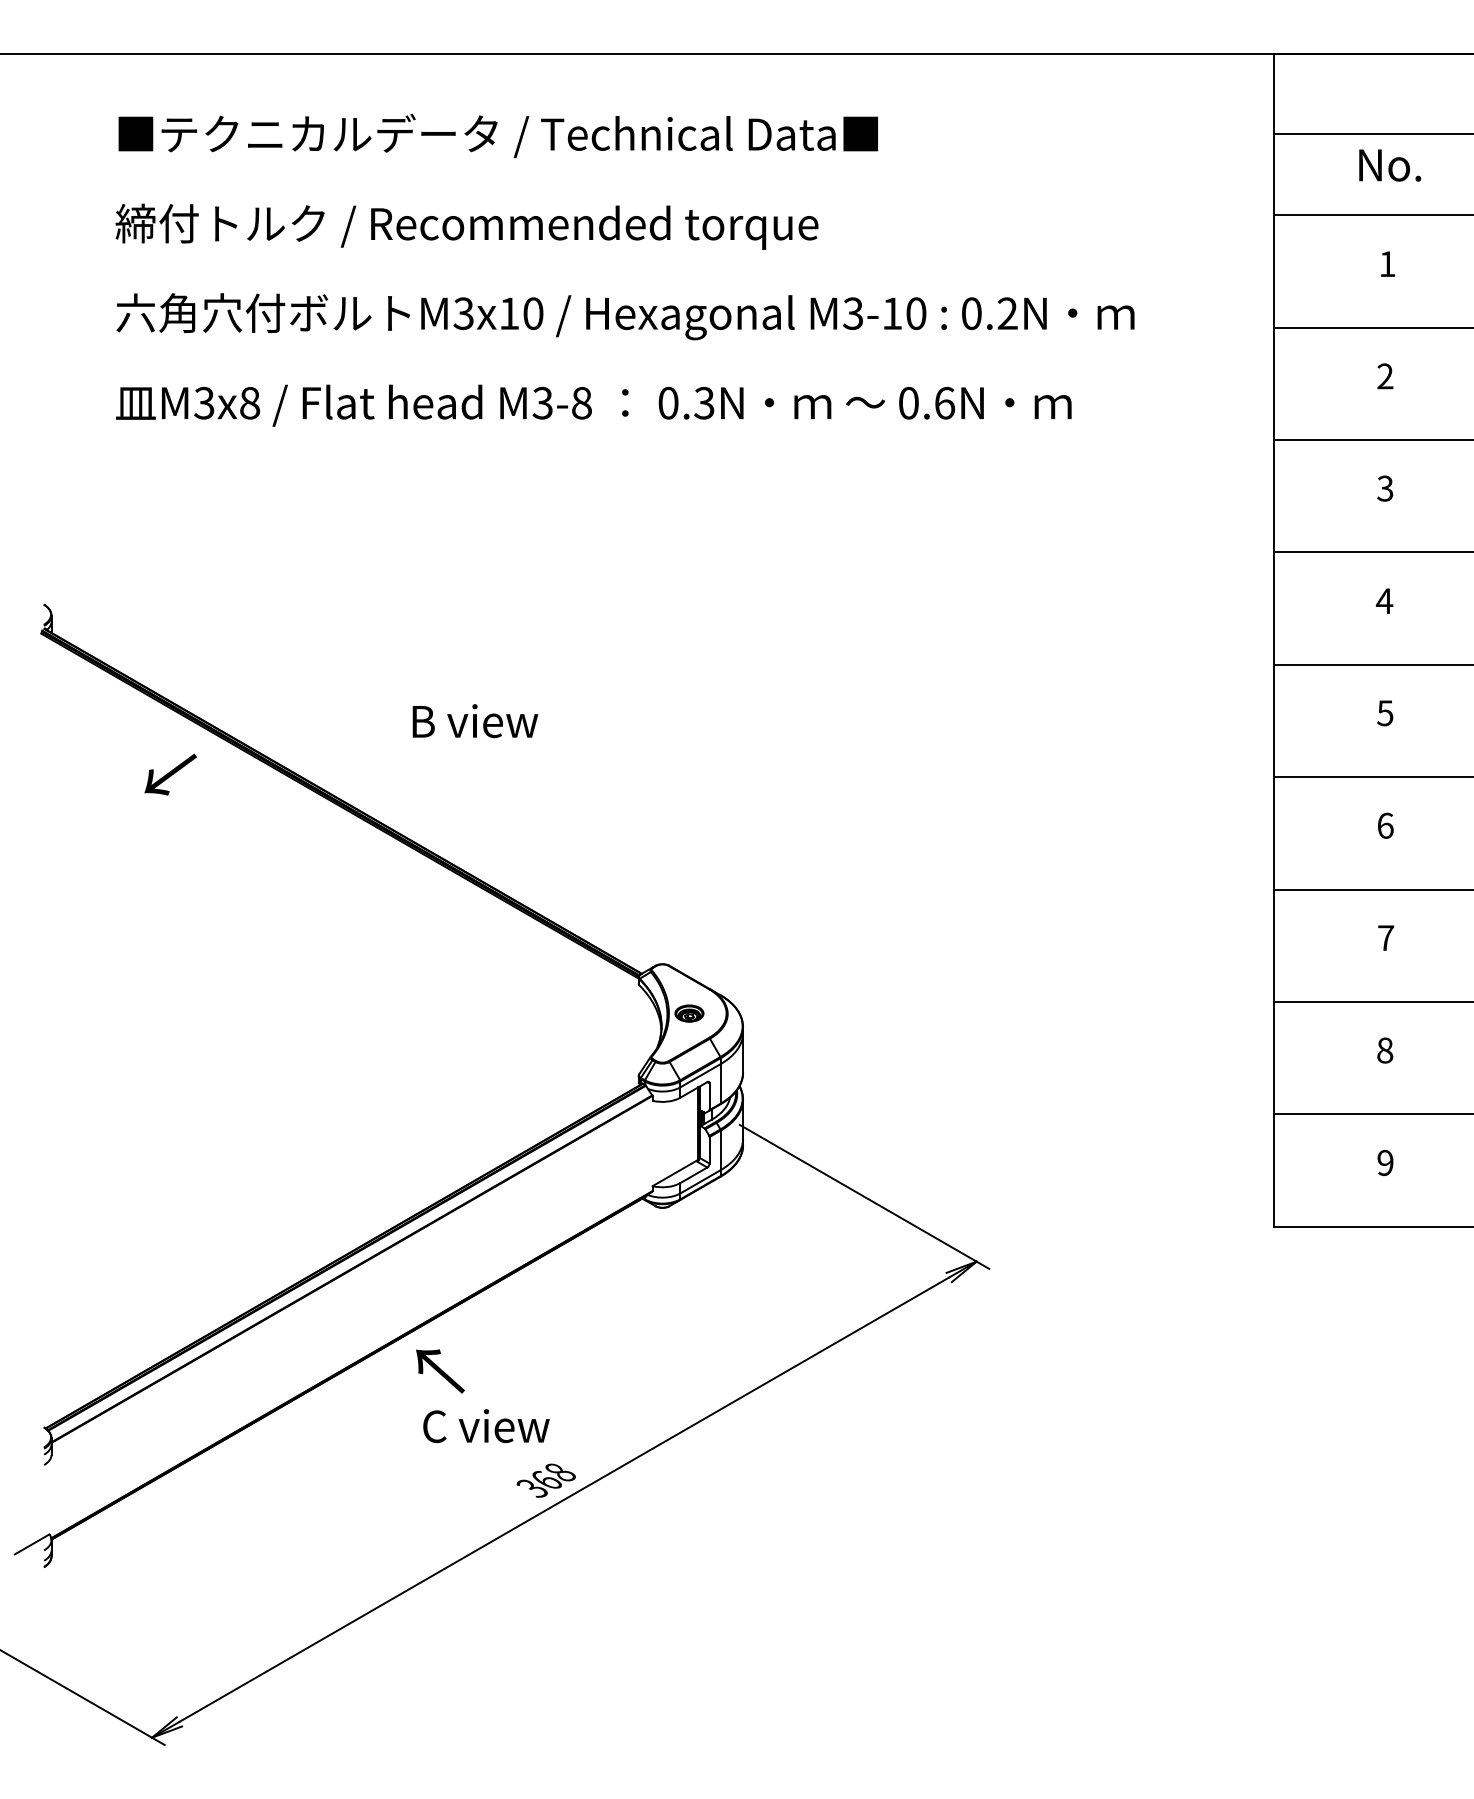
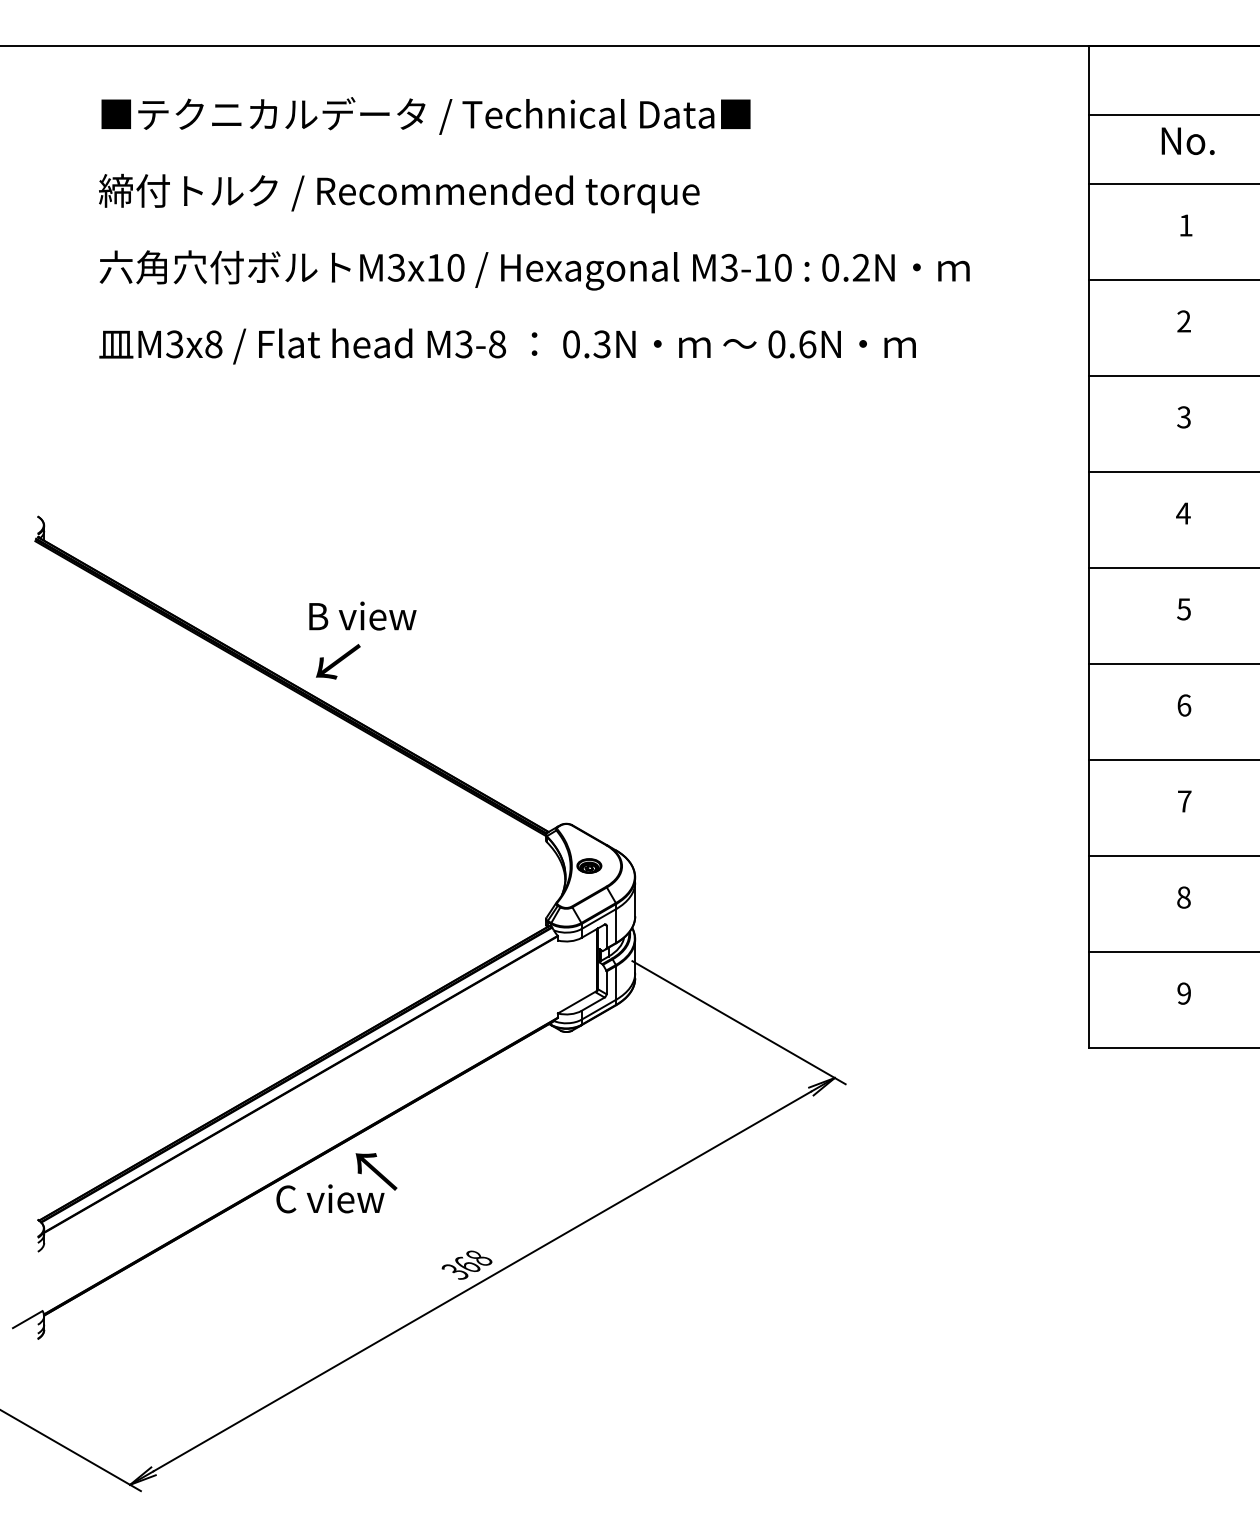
text: (475, 721) -> (362, 616), moved
text: (170, 774) -> (338, 661), moved
text: (486, 1426) -> (330, 1199), moved

